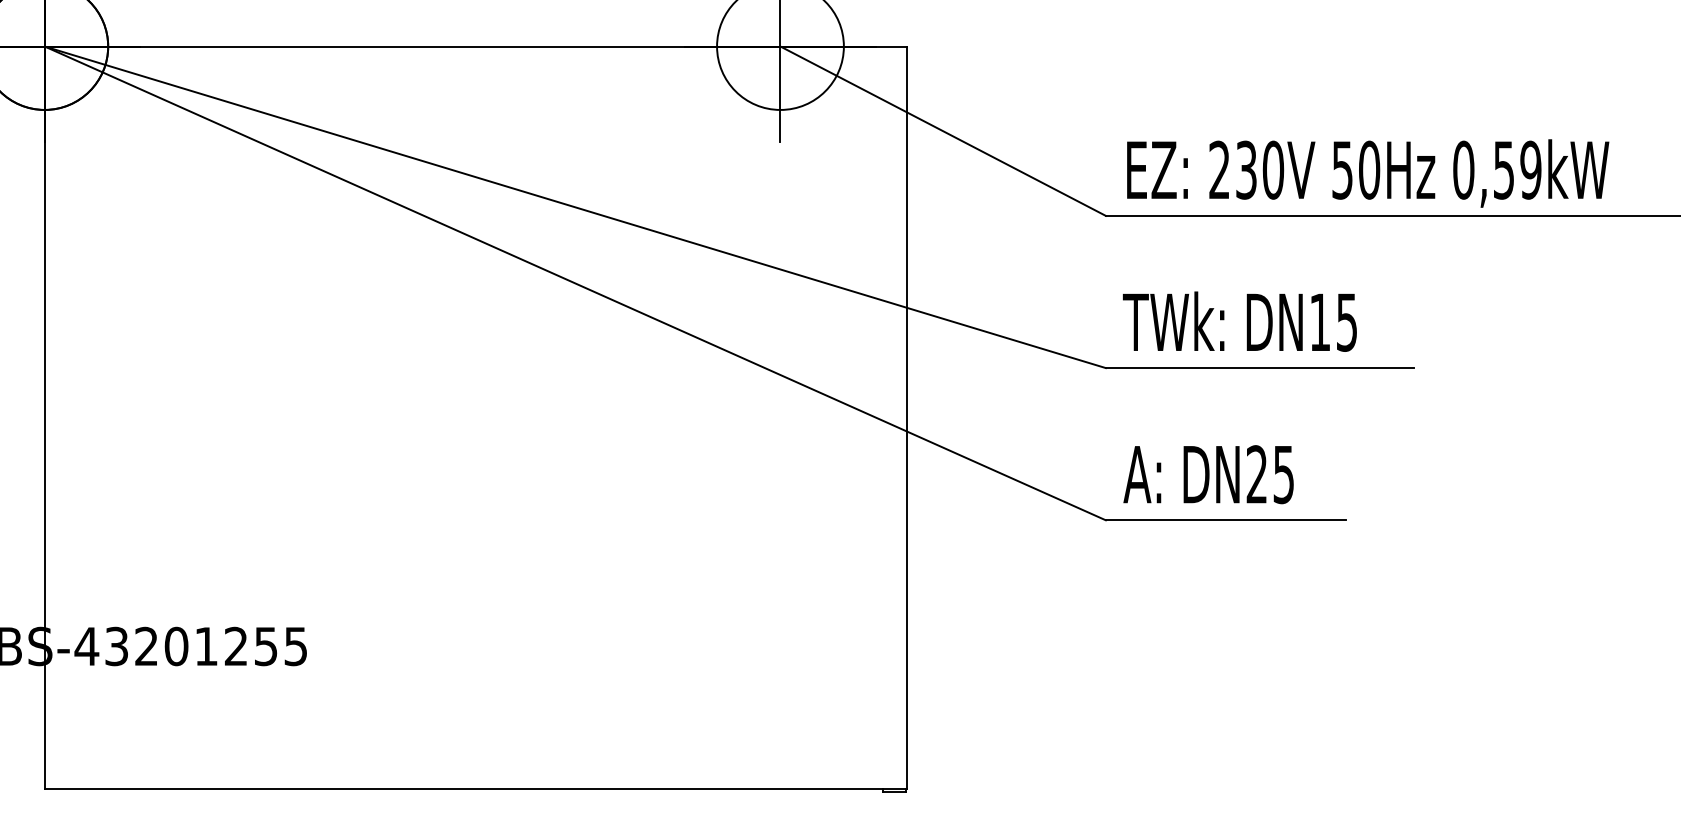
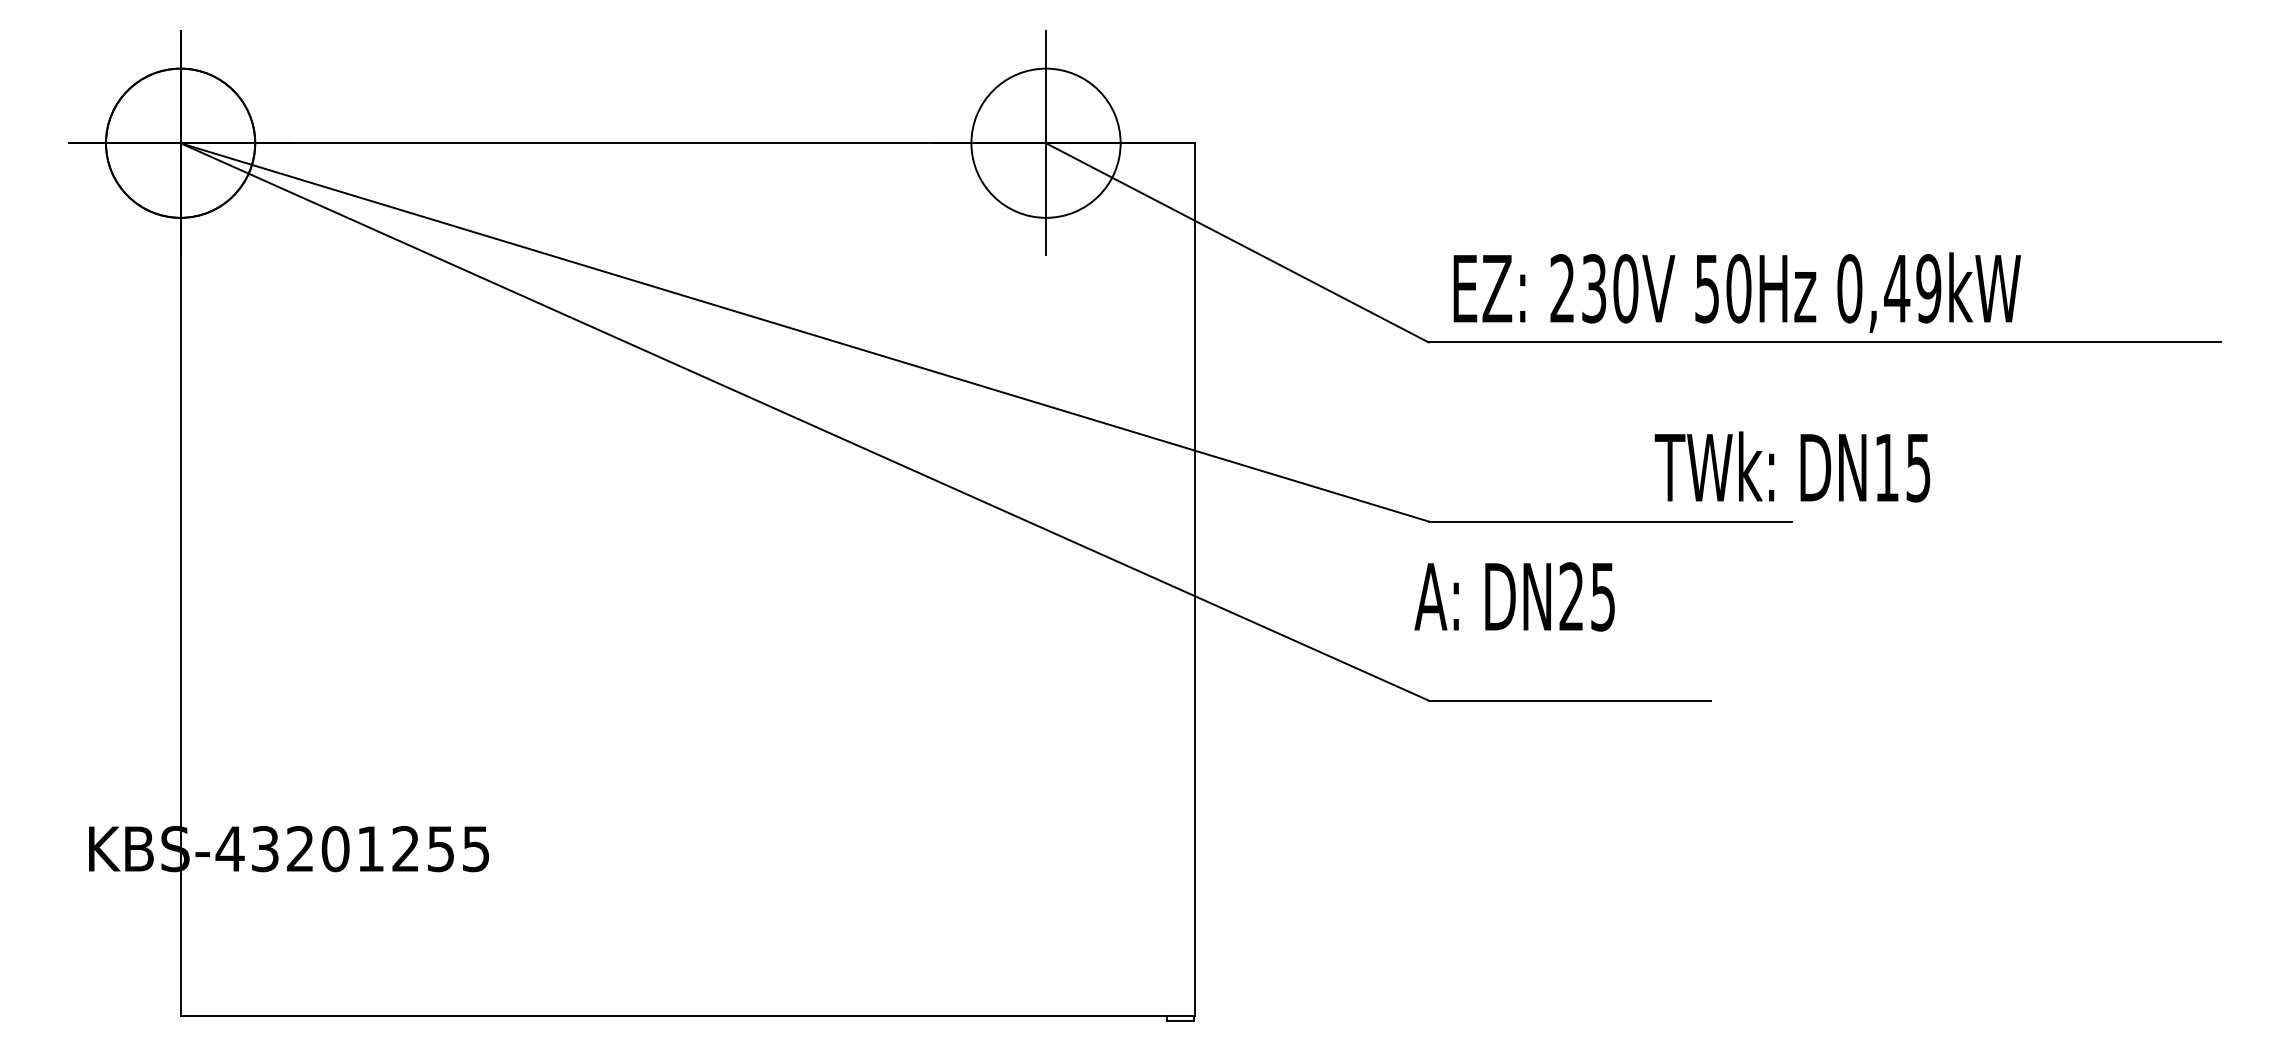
text: (1504, 170) -> (1897, 289), 0,59kW -> 0,49kW
text: (1239, 321) -> (1792, 466), moved
text: (1208, 474) -> (1514, 596), moved

